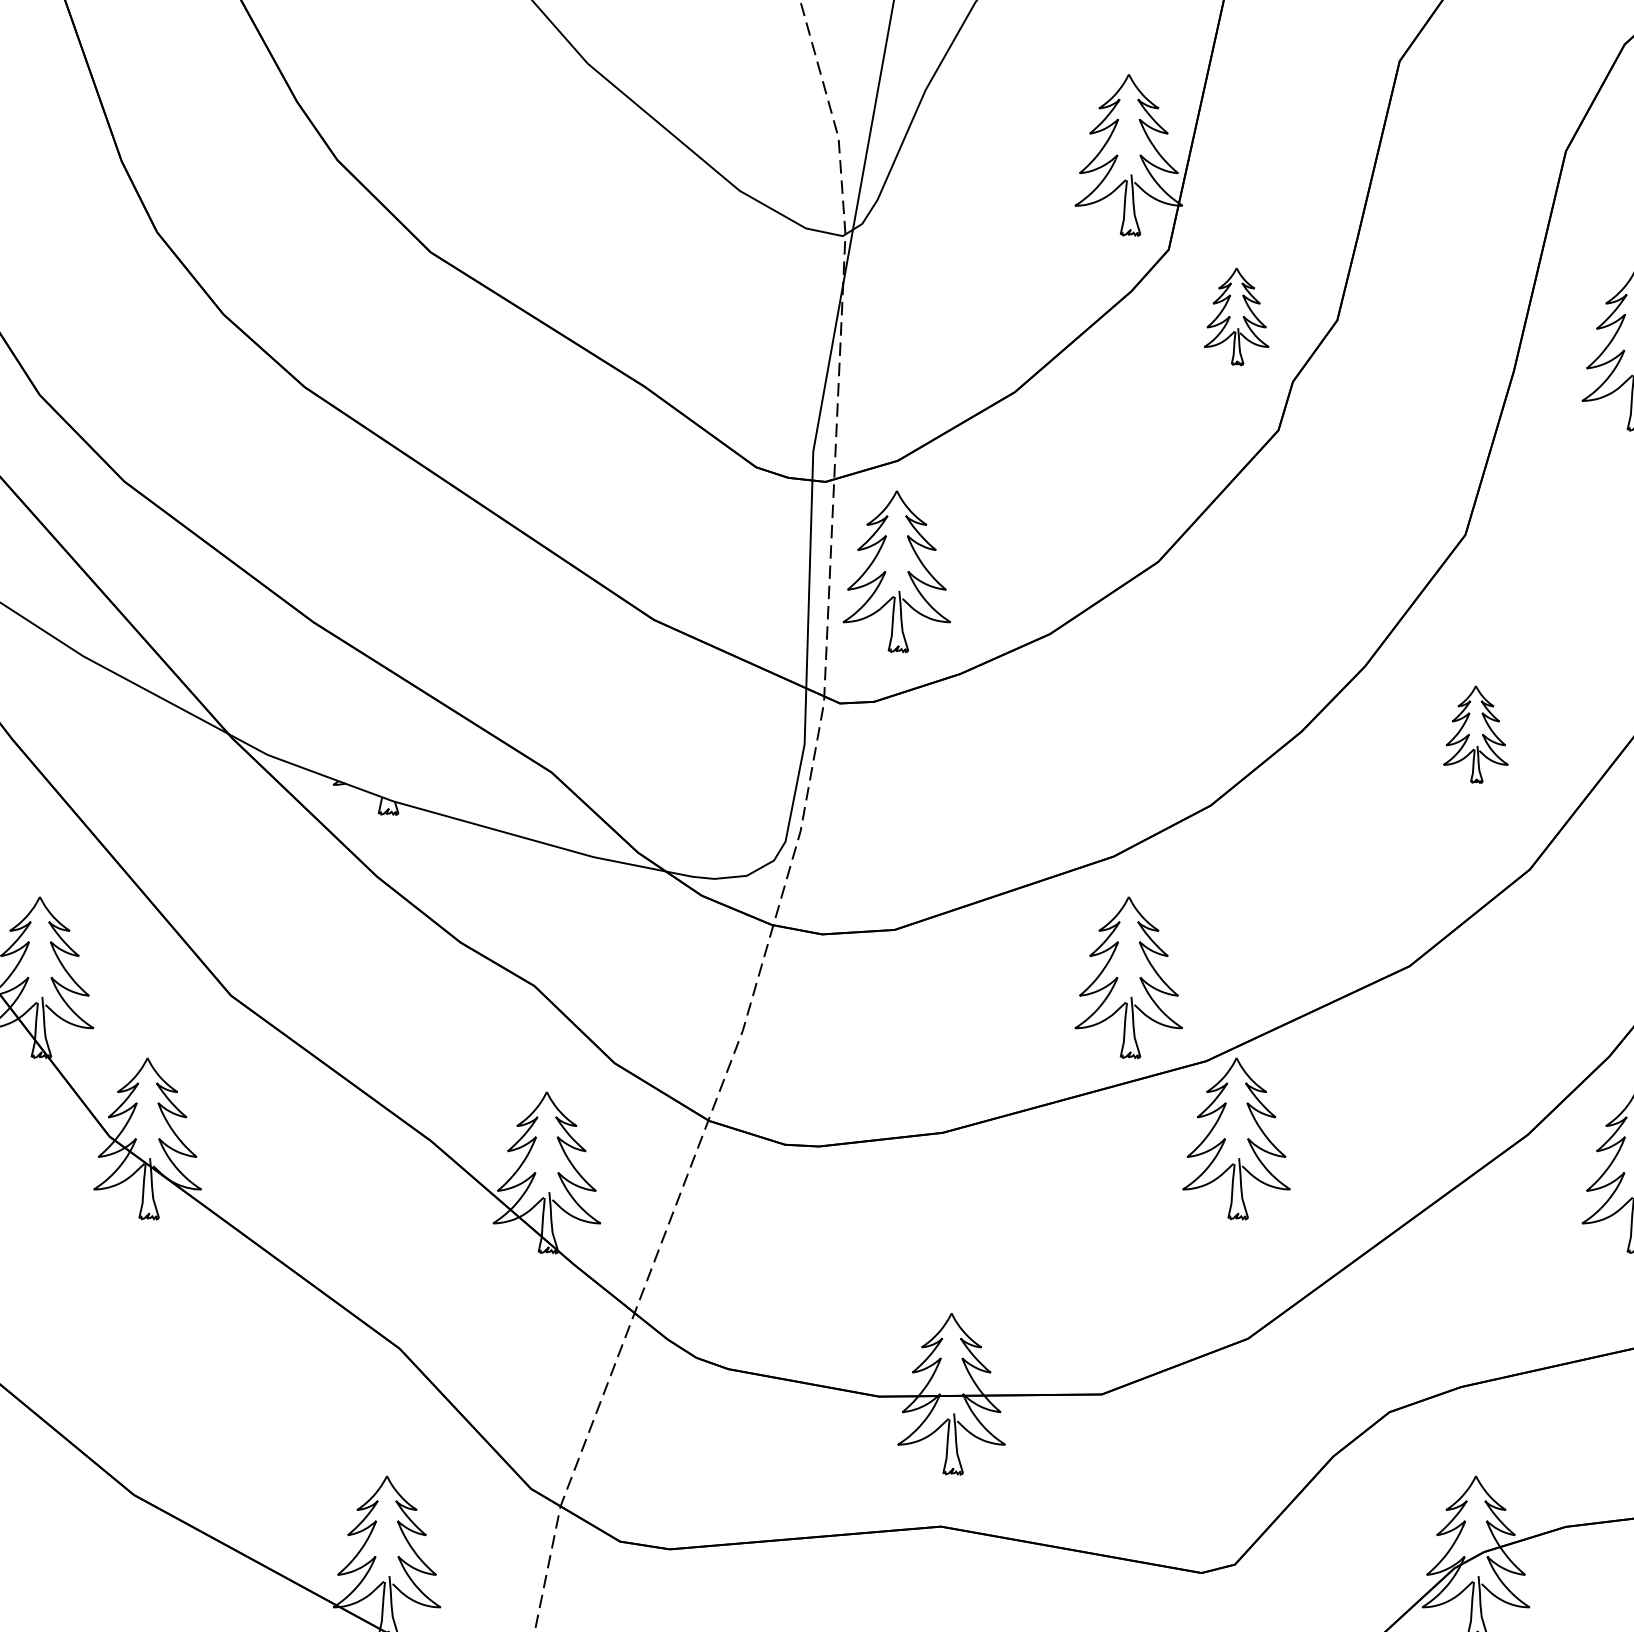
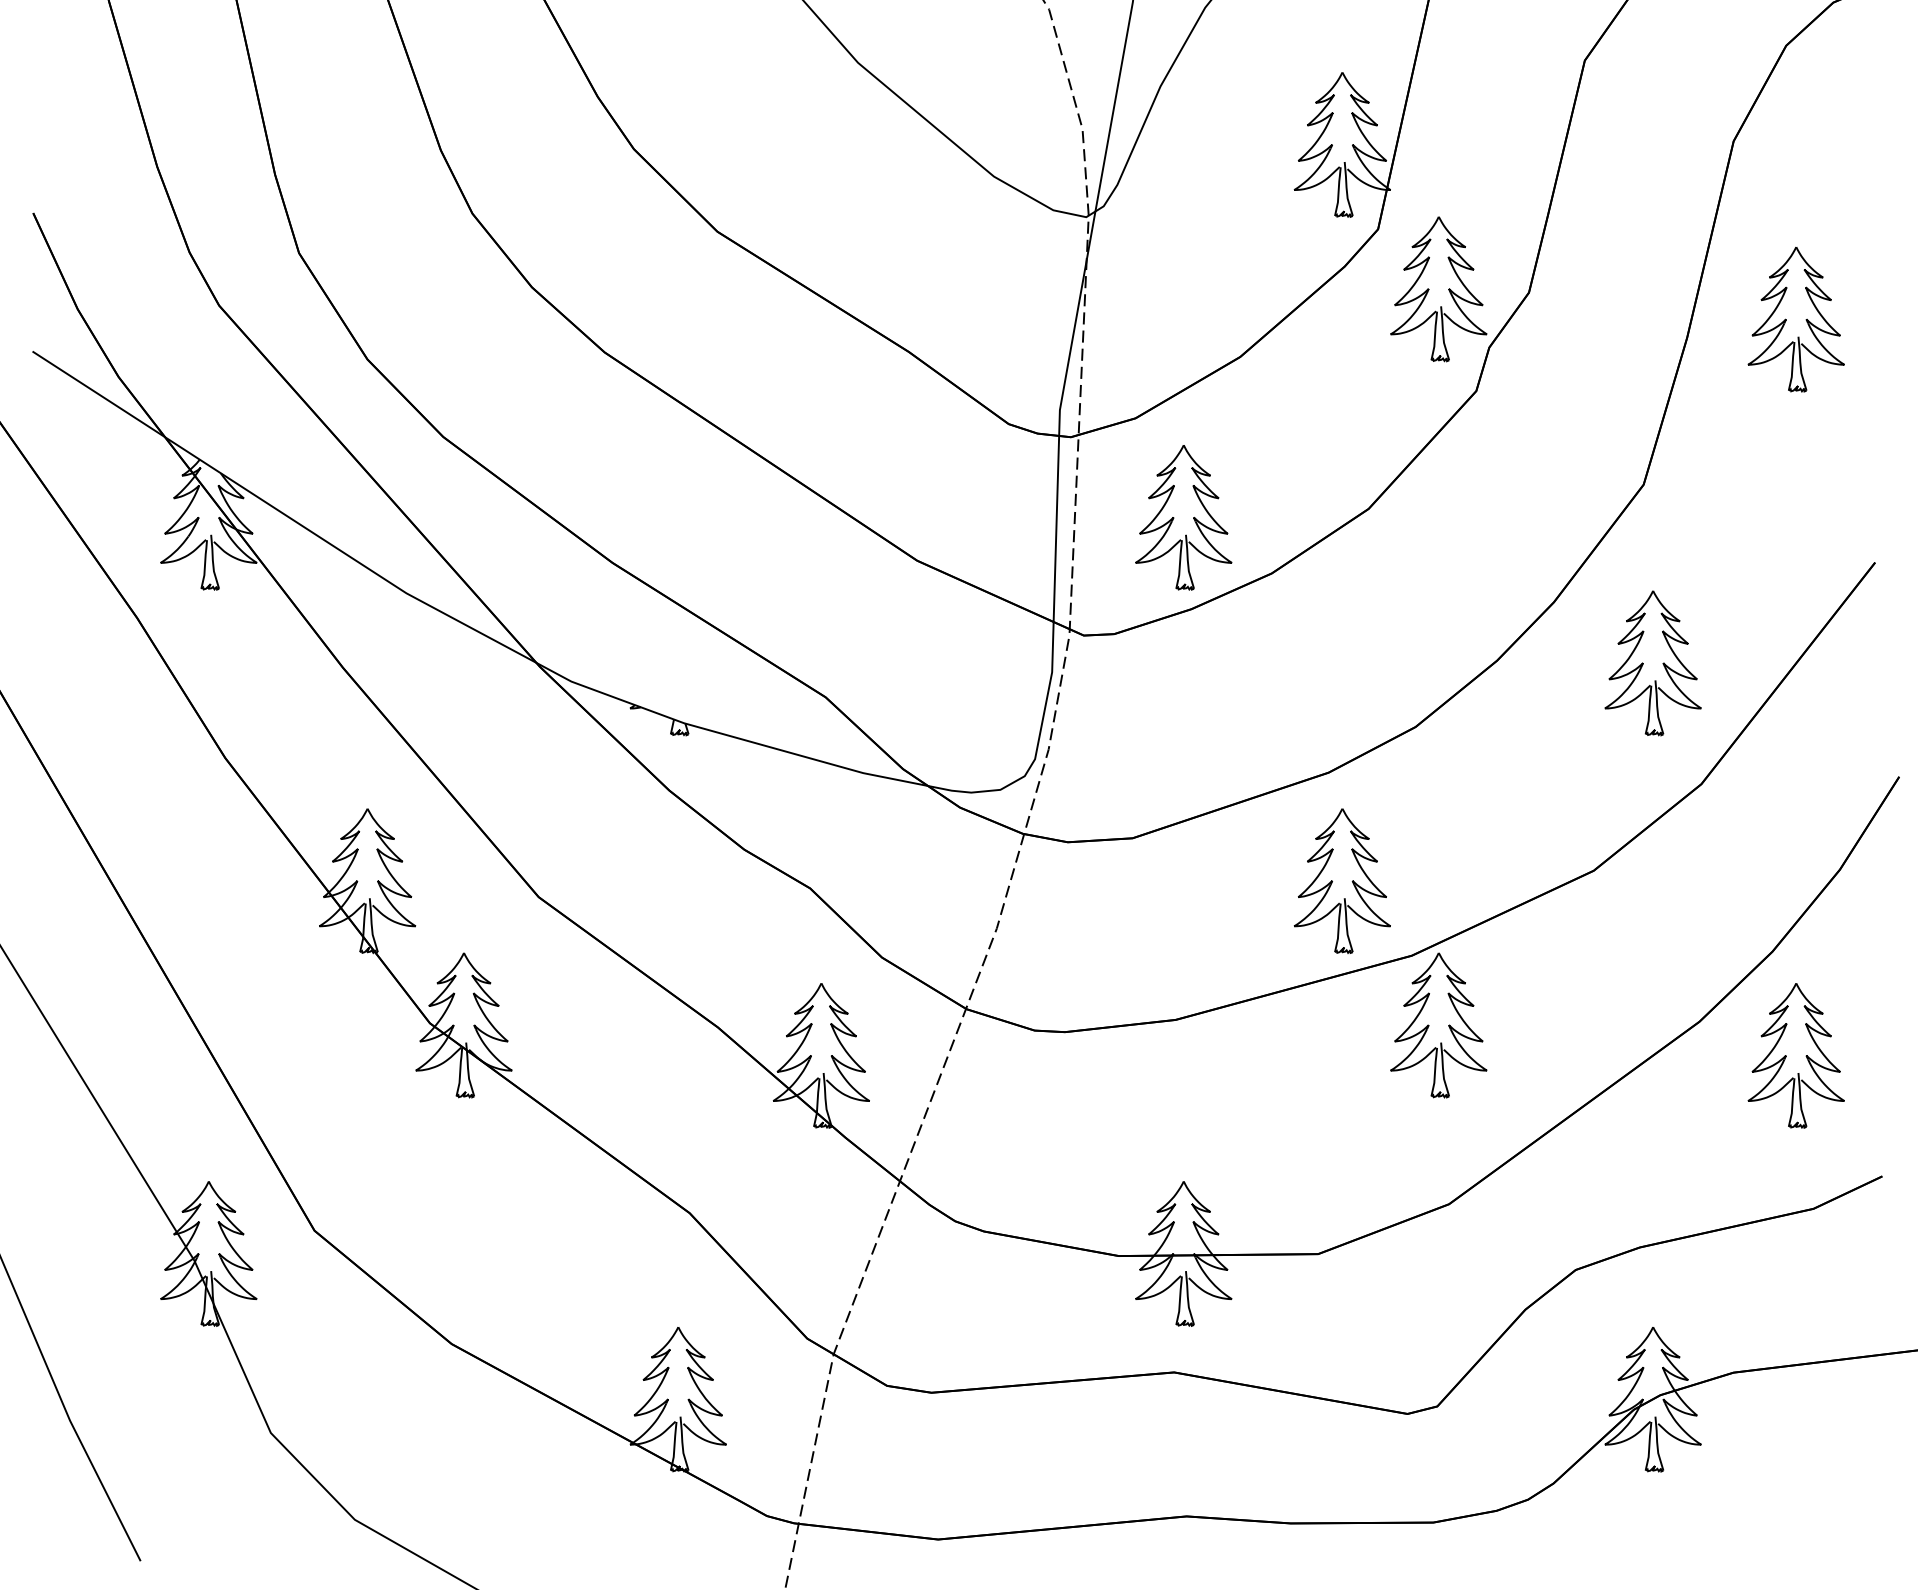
part: (1236, 316) -> (1438, 289), size x1.67
part: (896, 571) -> (1183, 517), moved
part: (1475, 734) -> (1652, 663), size x1.67

